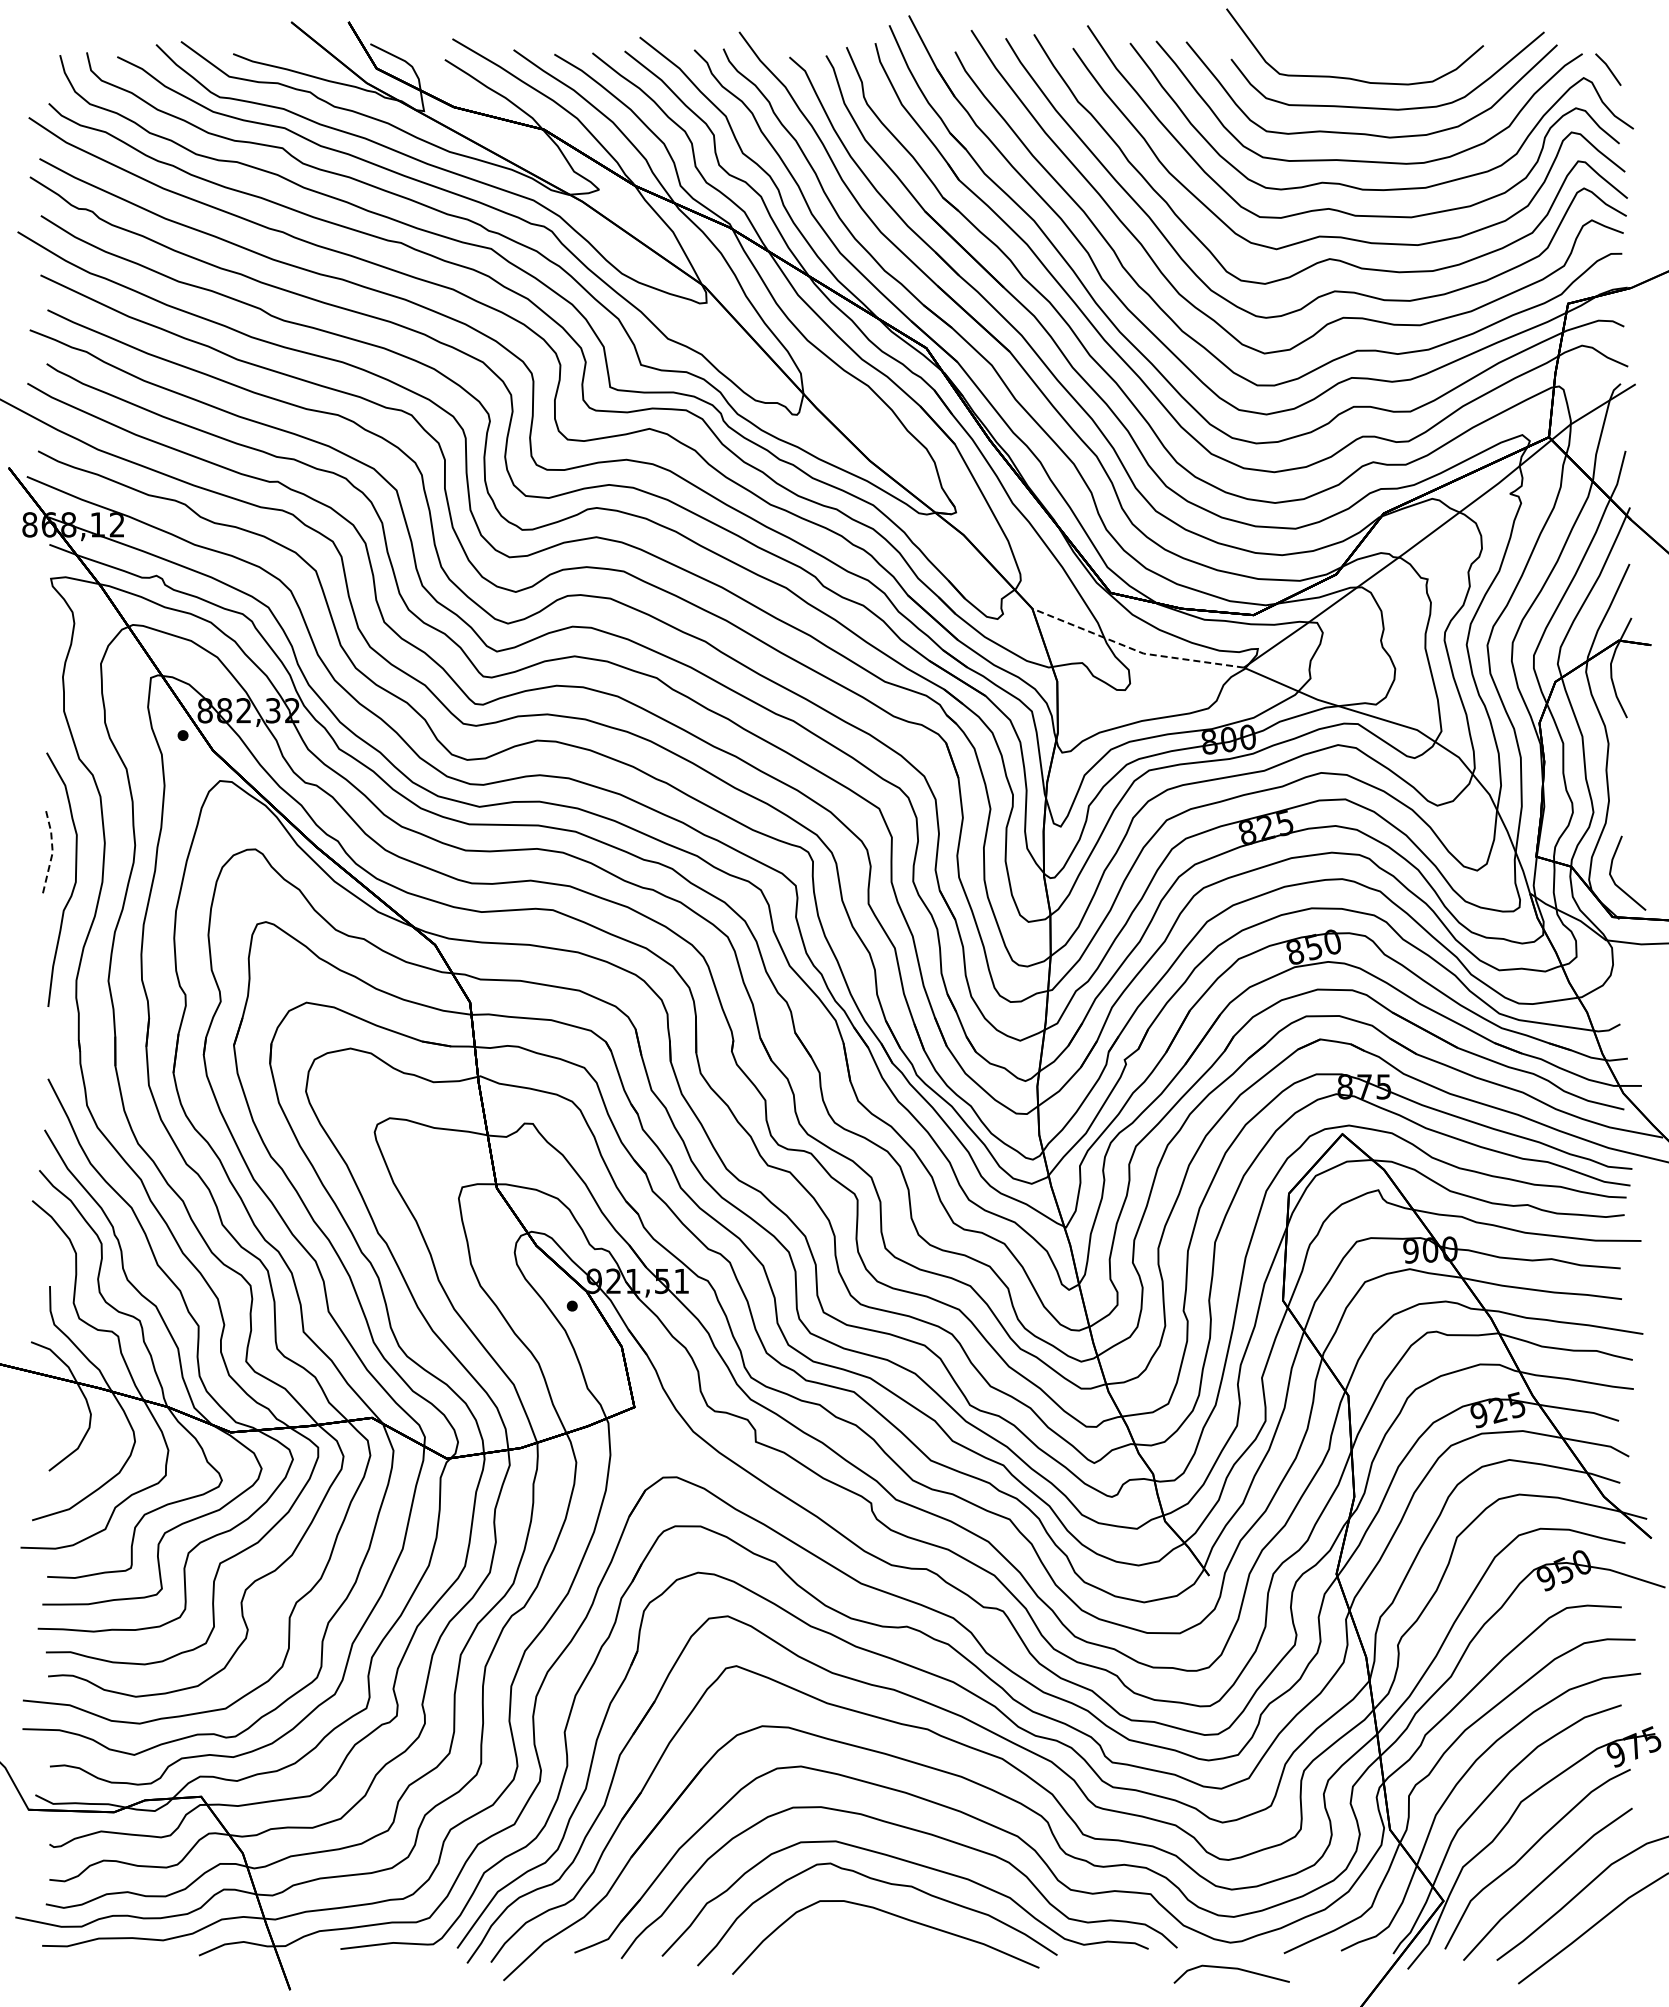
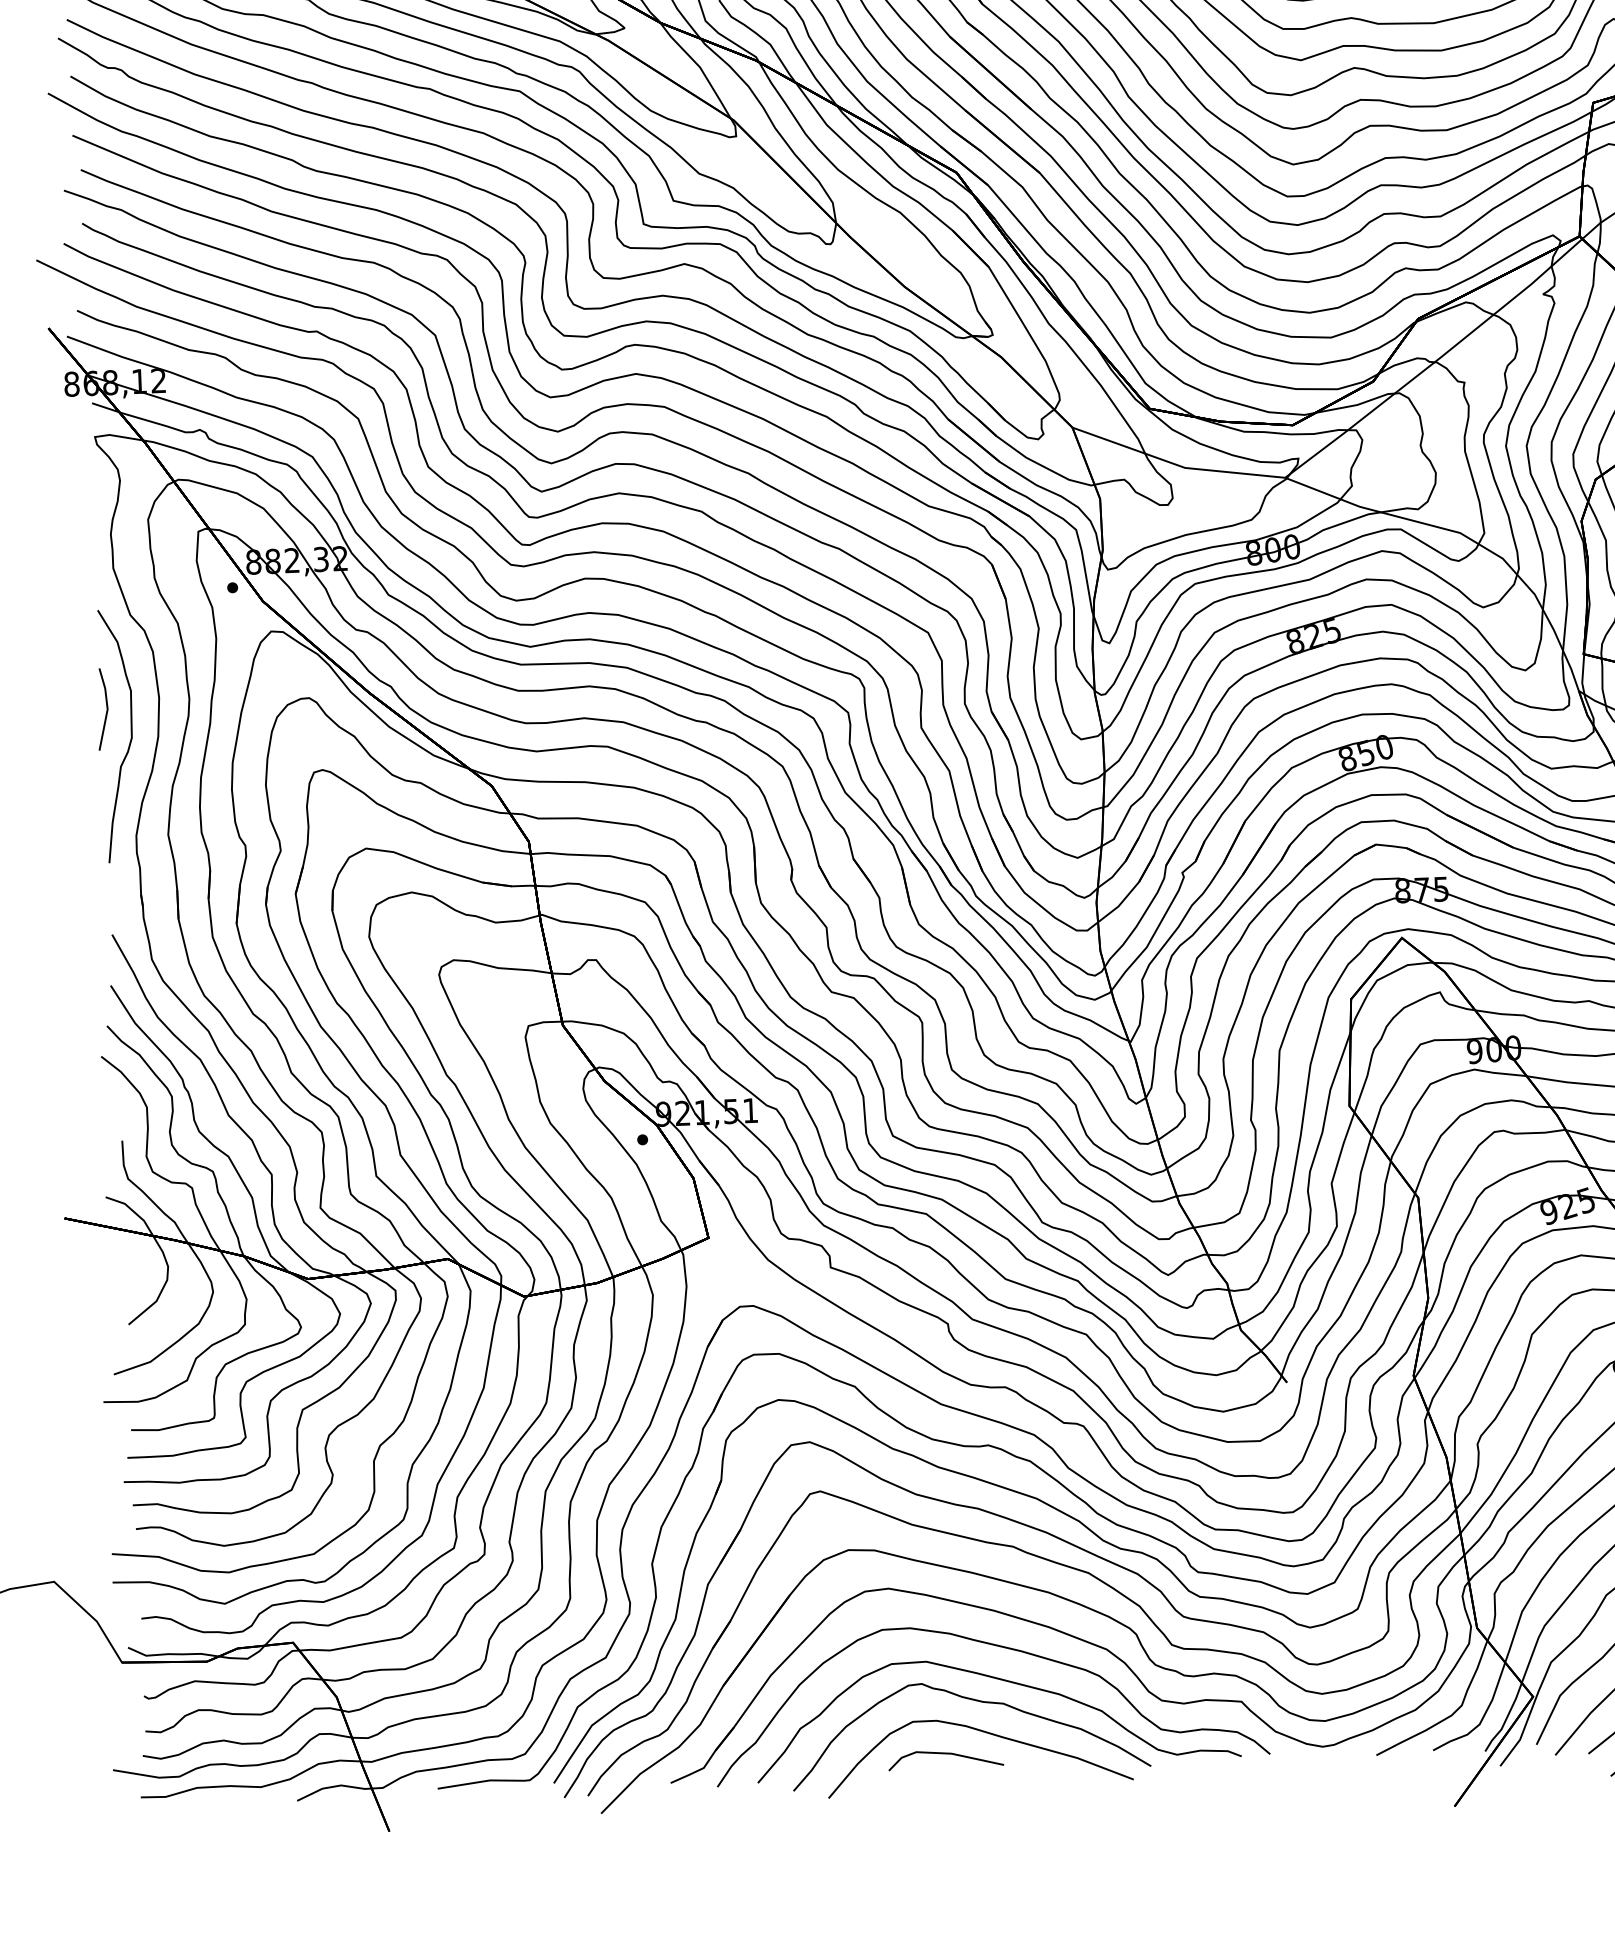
line: (1135, 650) -> (1176, 465), dashed -> solid
line: (52, 852) -> (107, 709), dashed -> solid
line: (1231, 1969) -> (945, 1754), moved

